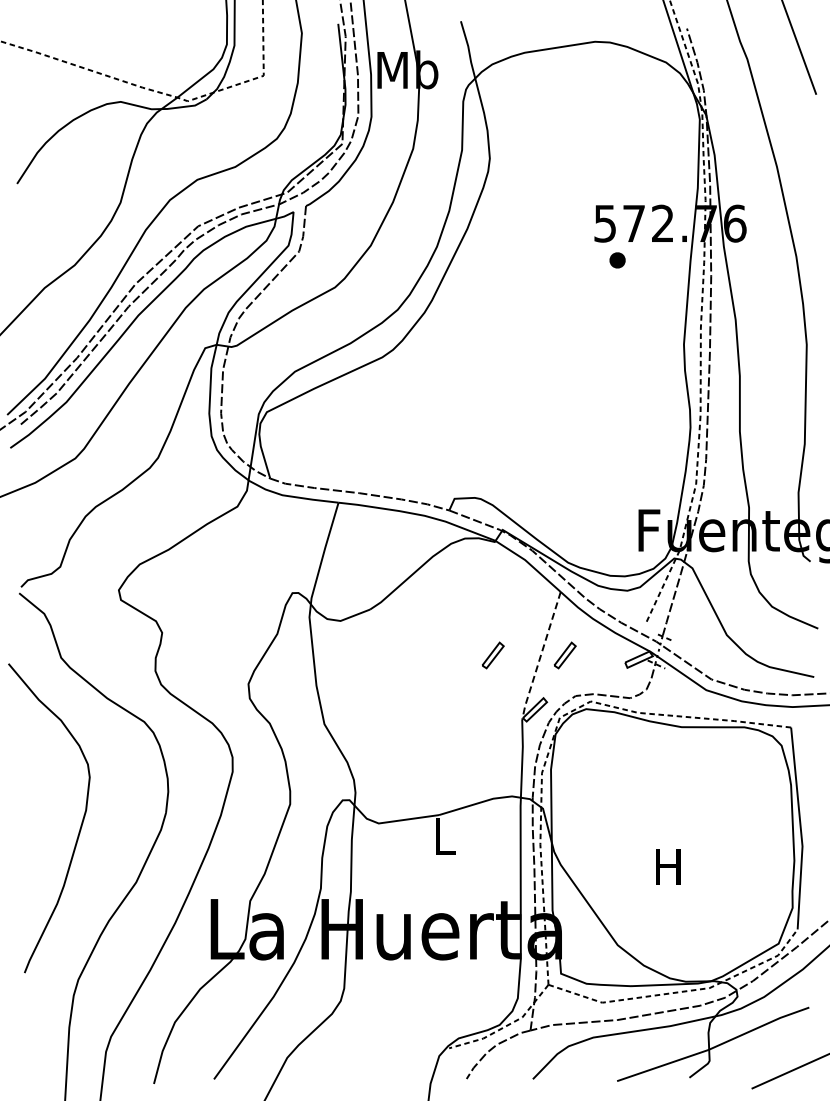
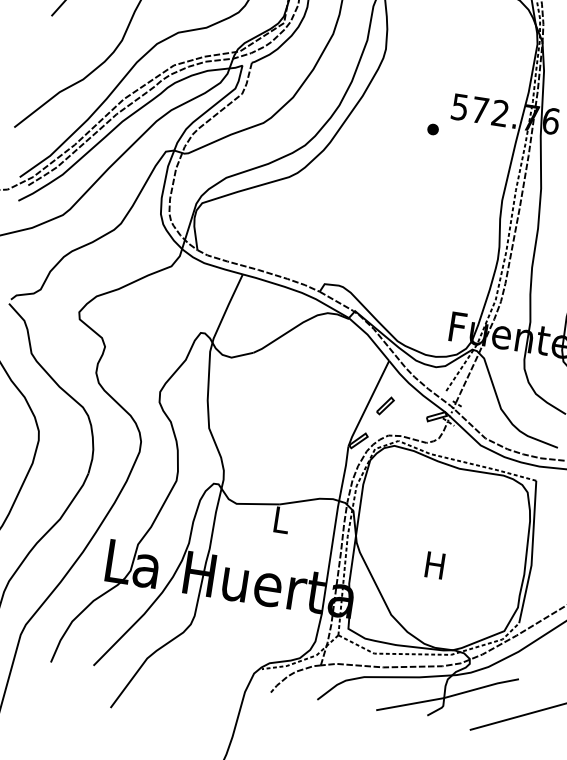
part: (617, 260) -> (433, 129), moved
part: (492, 655) -> (334, 398), removed
line: (540, 656) -> (368, 404), dashed -> solid

